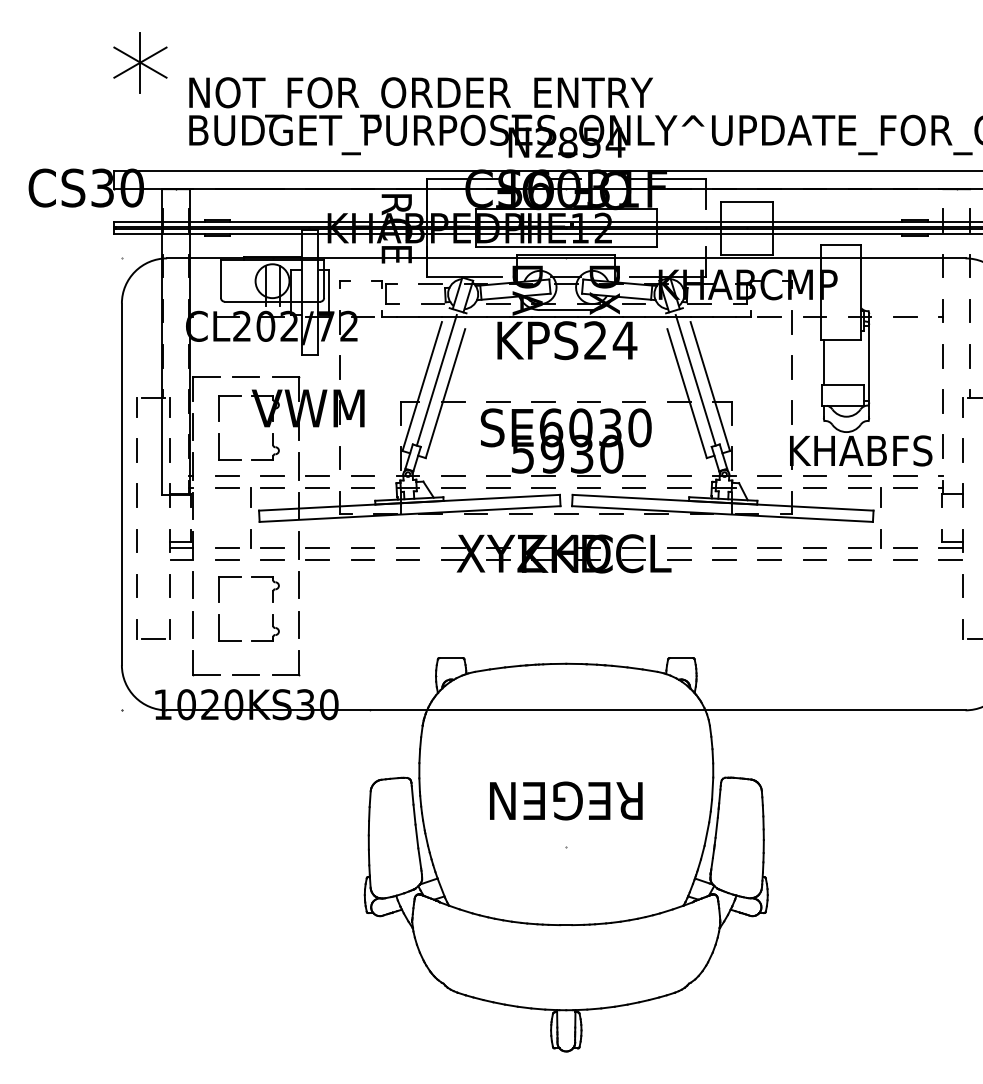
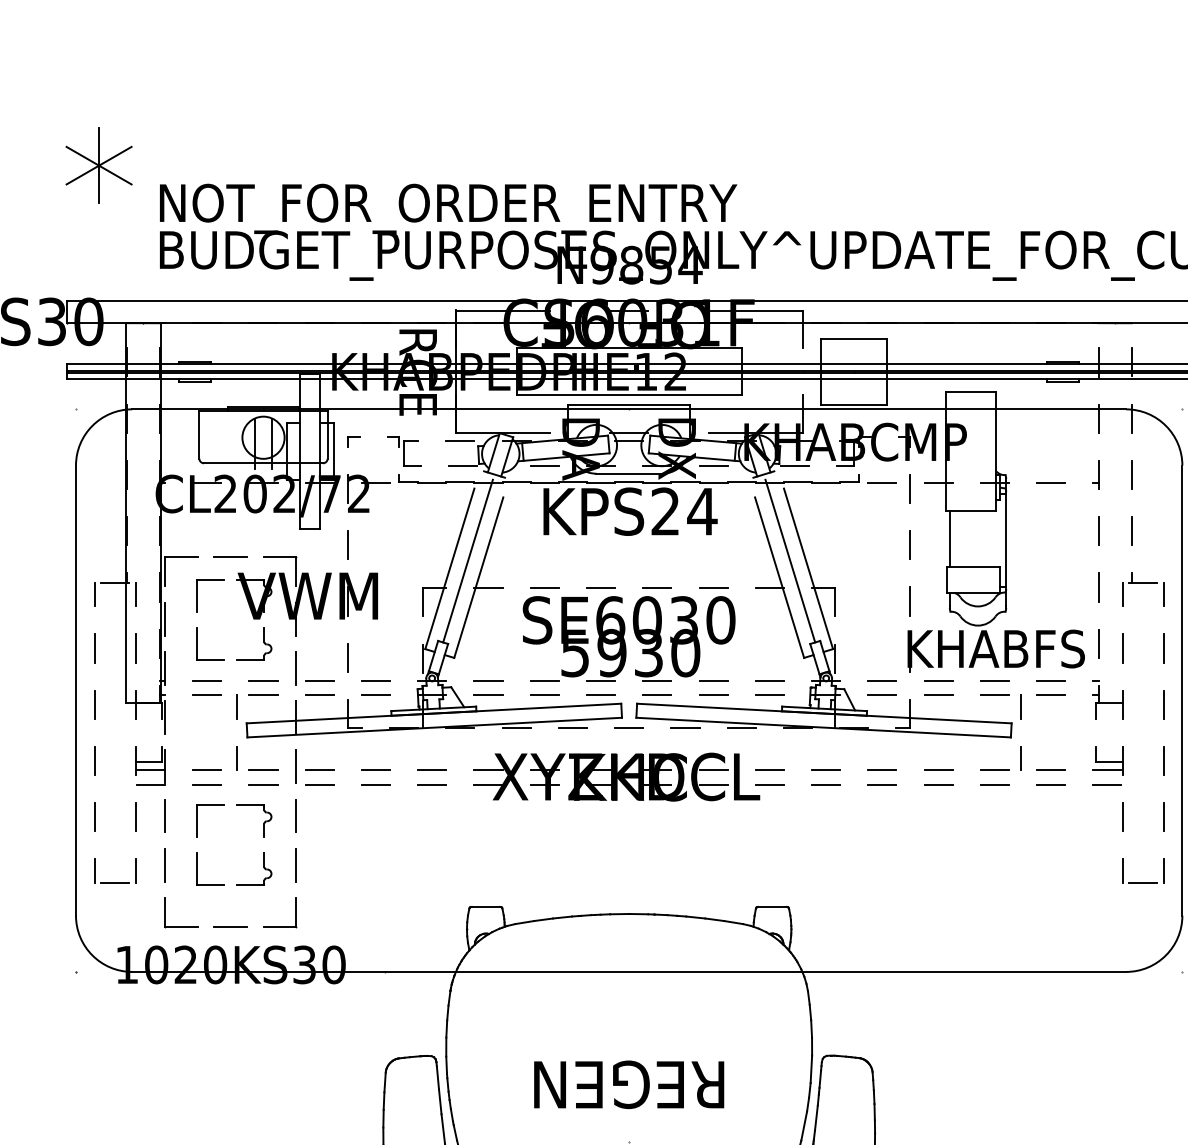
text: (544, 142) -> (602, 265), N2854 -> N9854

